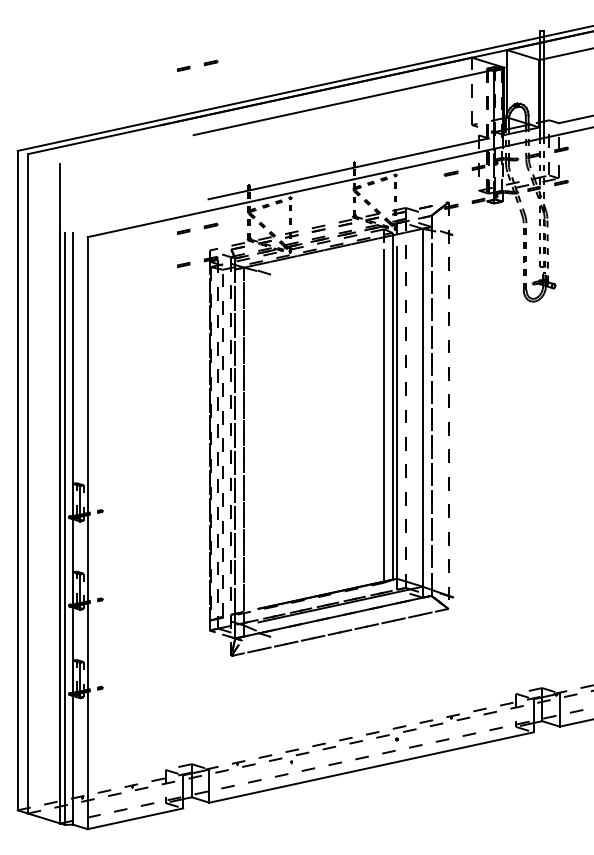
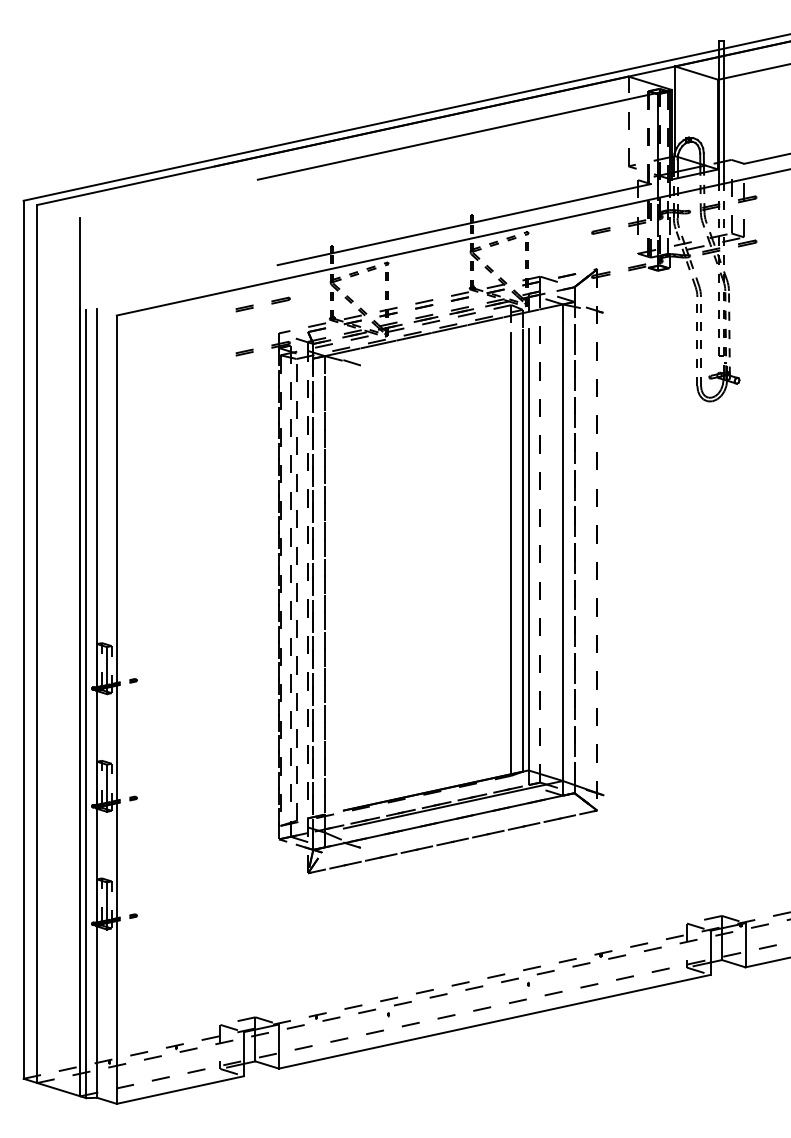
part: (190, 65) -> (253, 87), removed

